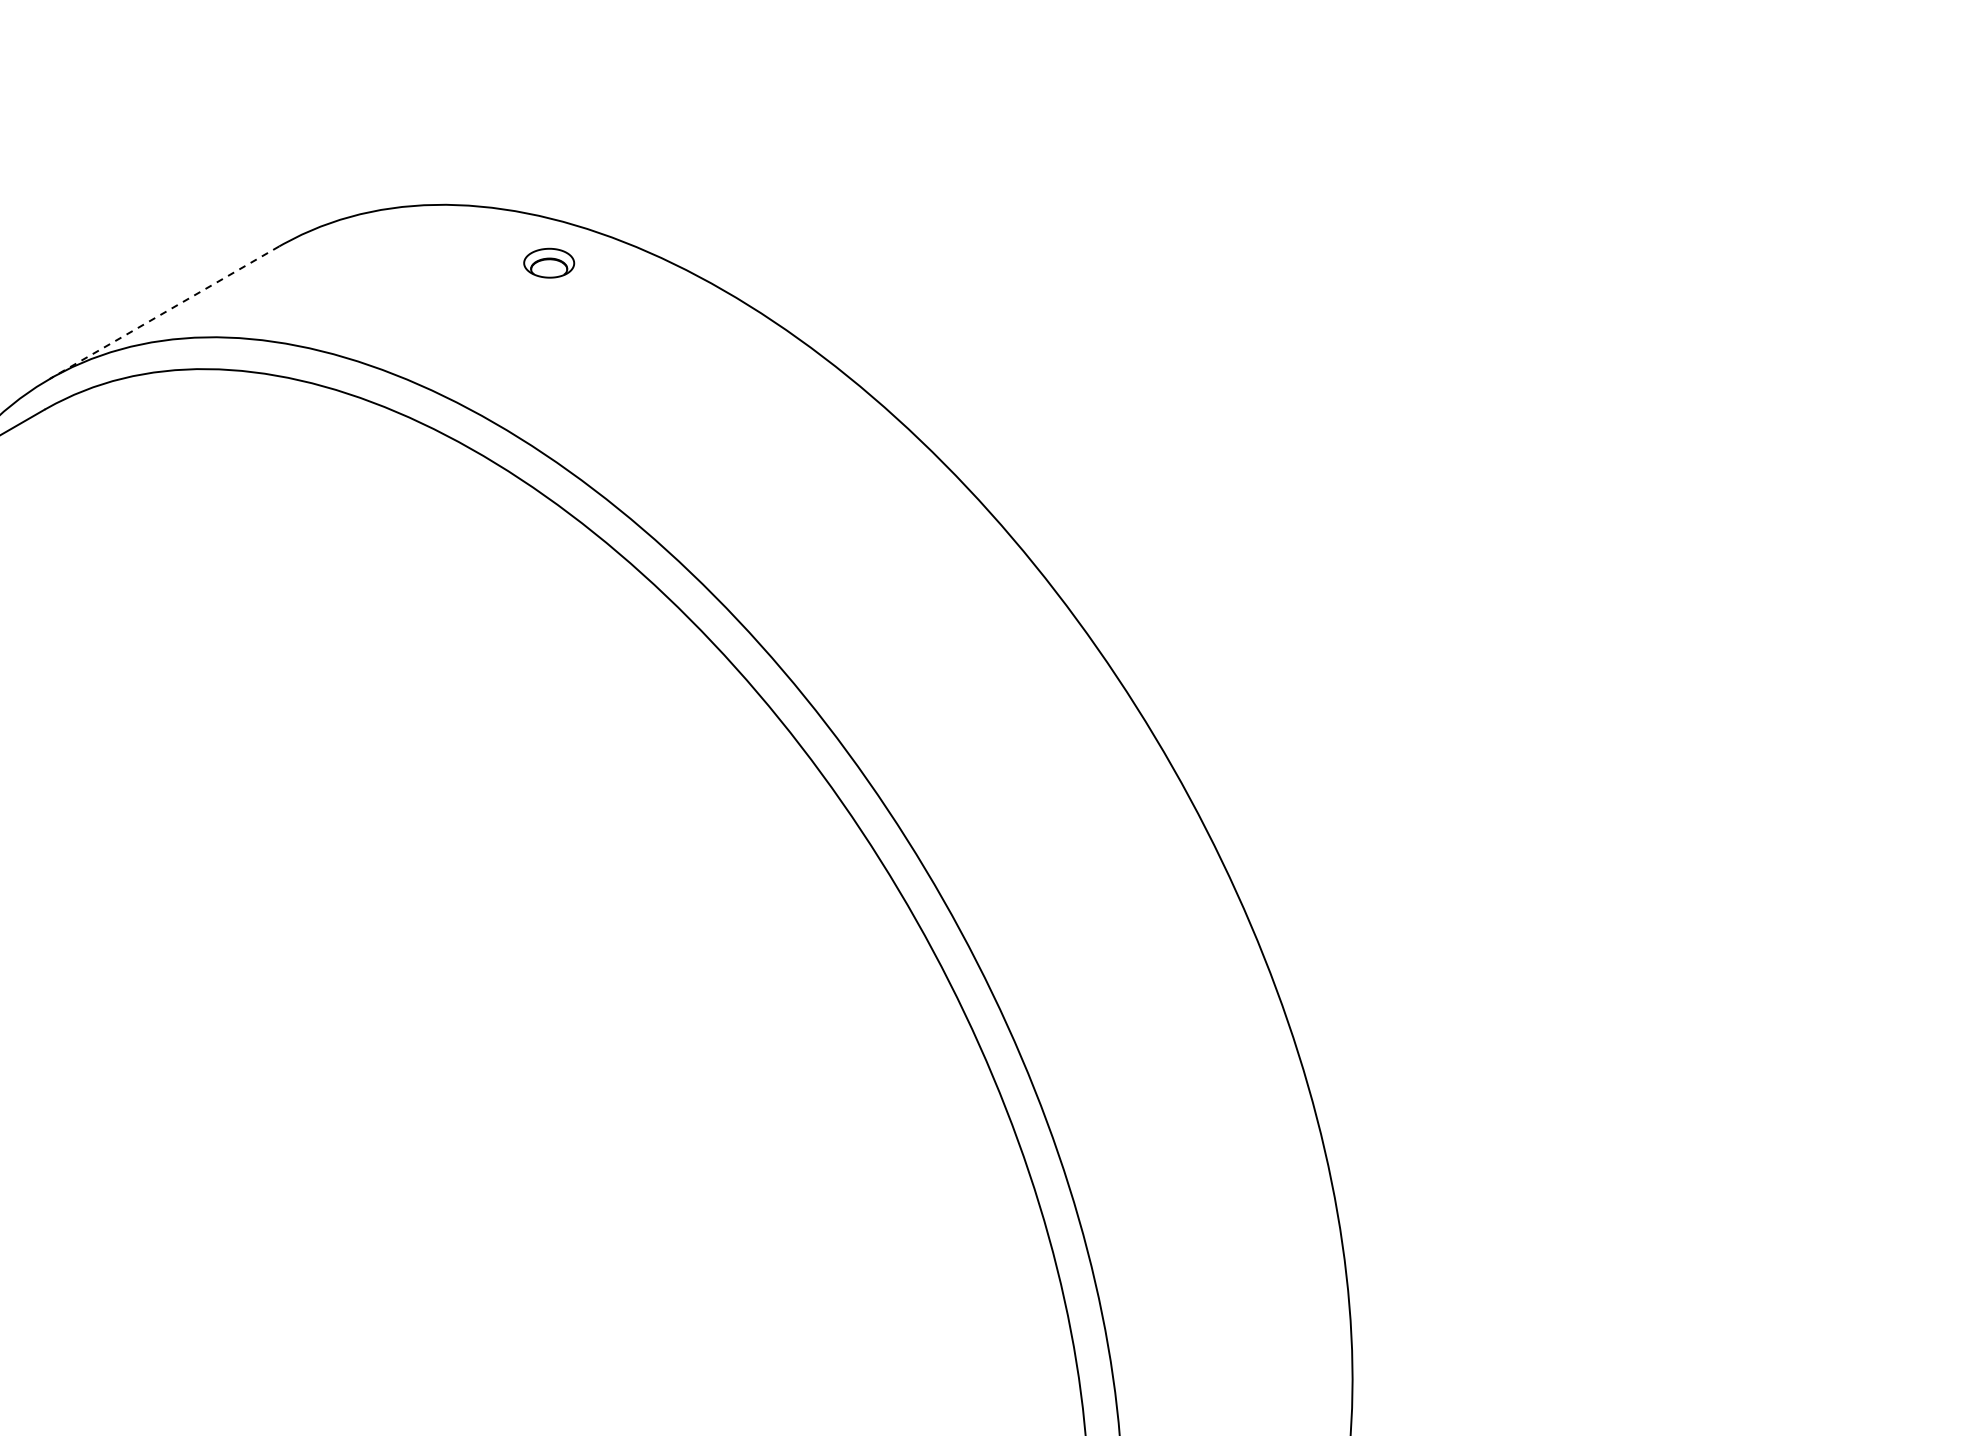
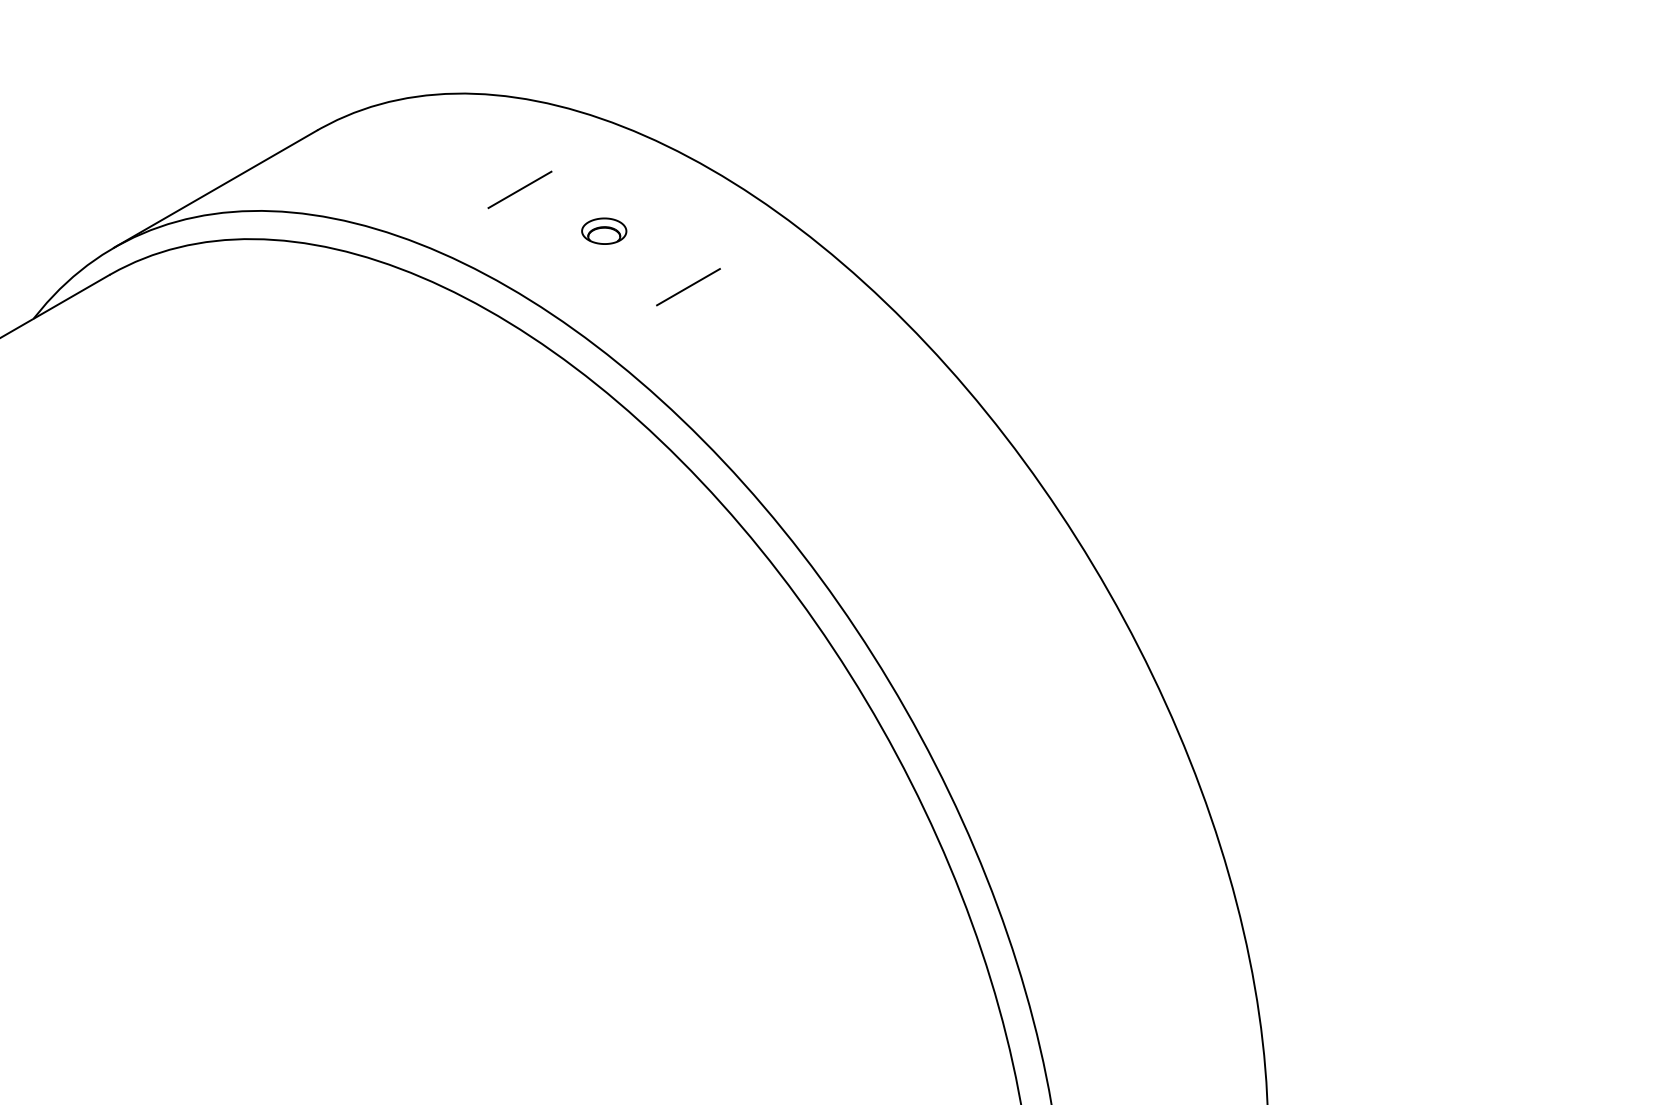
part: (549, 262) -> (604, 230), moved
line: (164, 312) -> (215, 188), dashed -> solid
line: (507, 313) -> (519, 189), added
line: (697, 422) -> (687, 286), added

